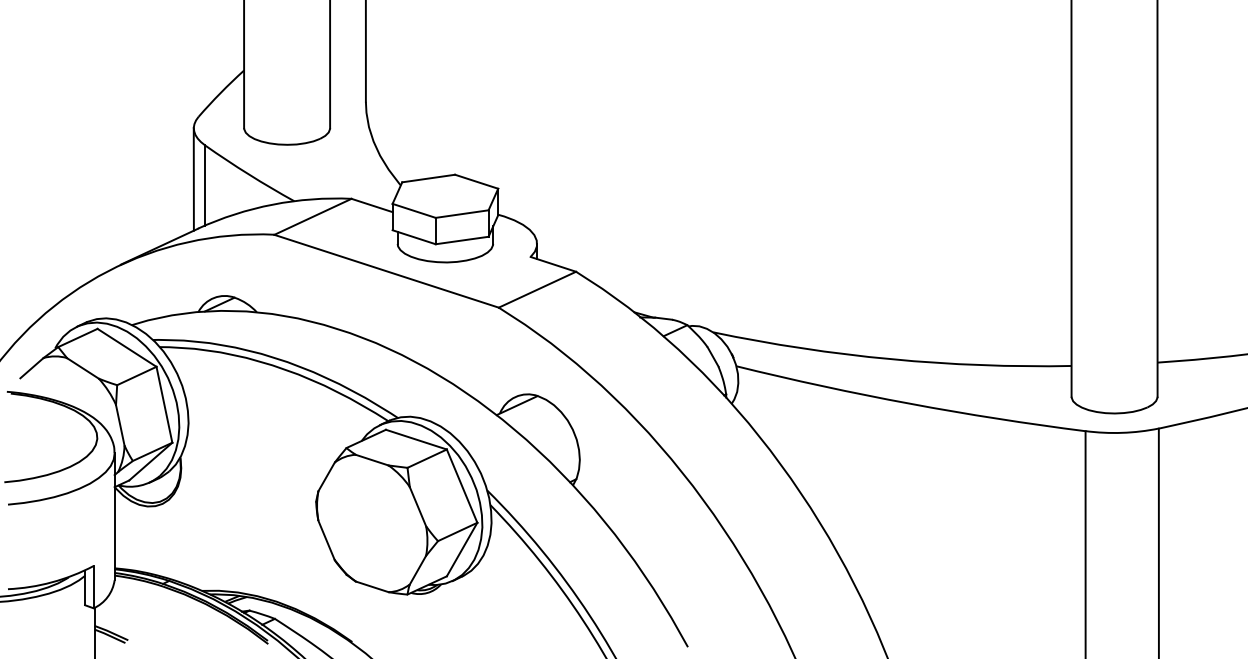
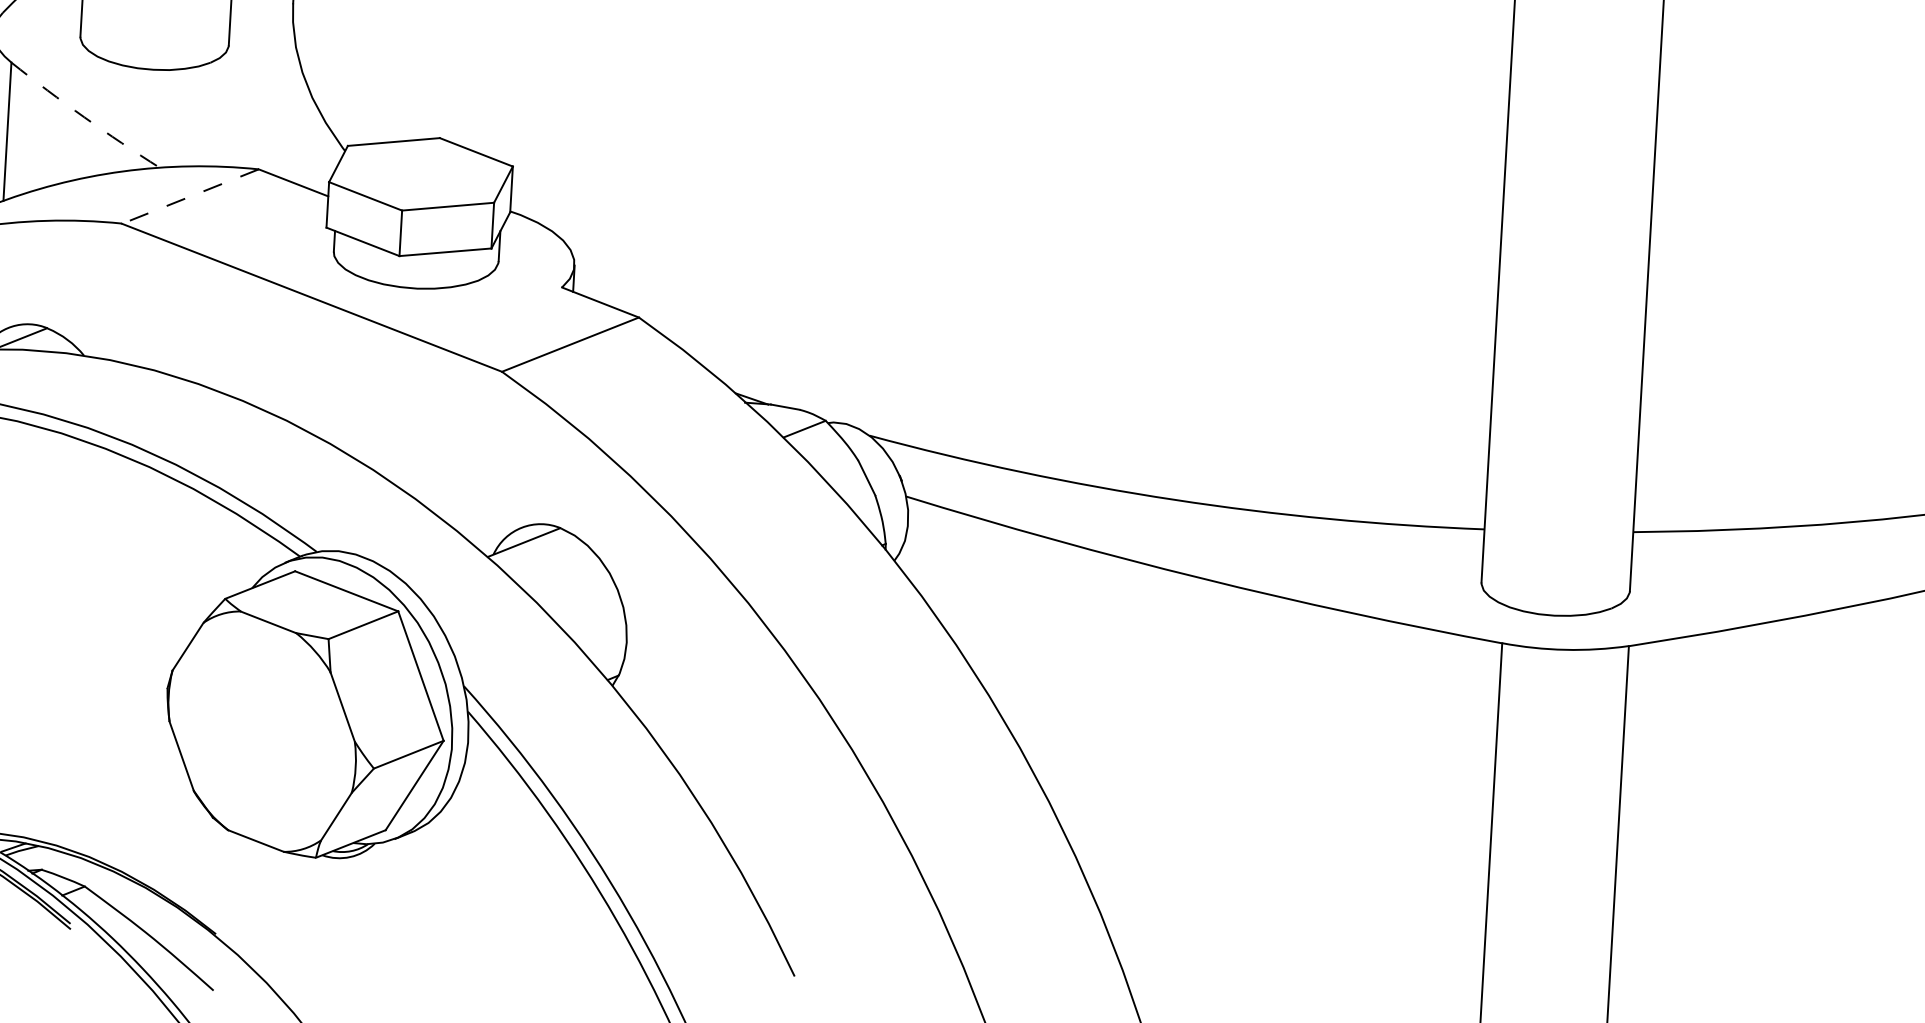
arc: (249, 174) -> (85, 117), solid -> dashed
line: (312, 216) -> (189, 195), solid -> dashed

